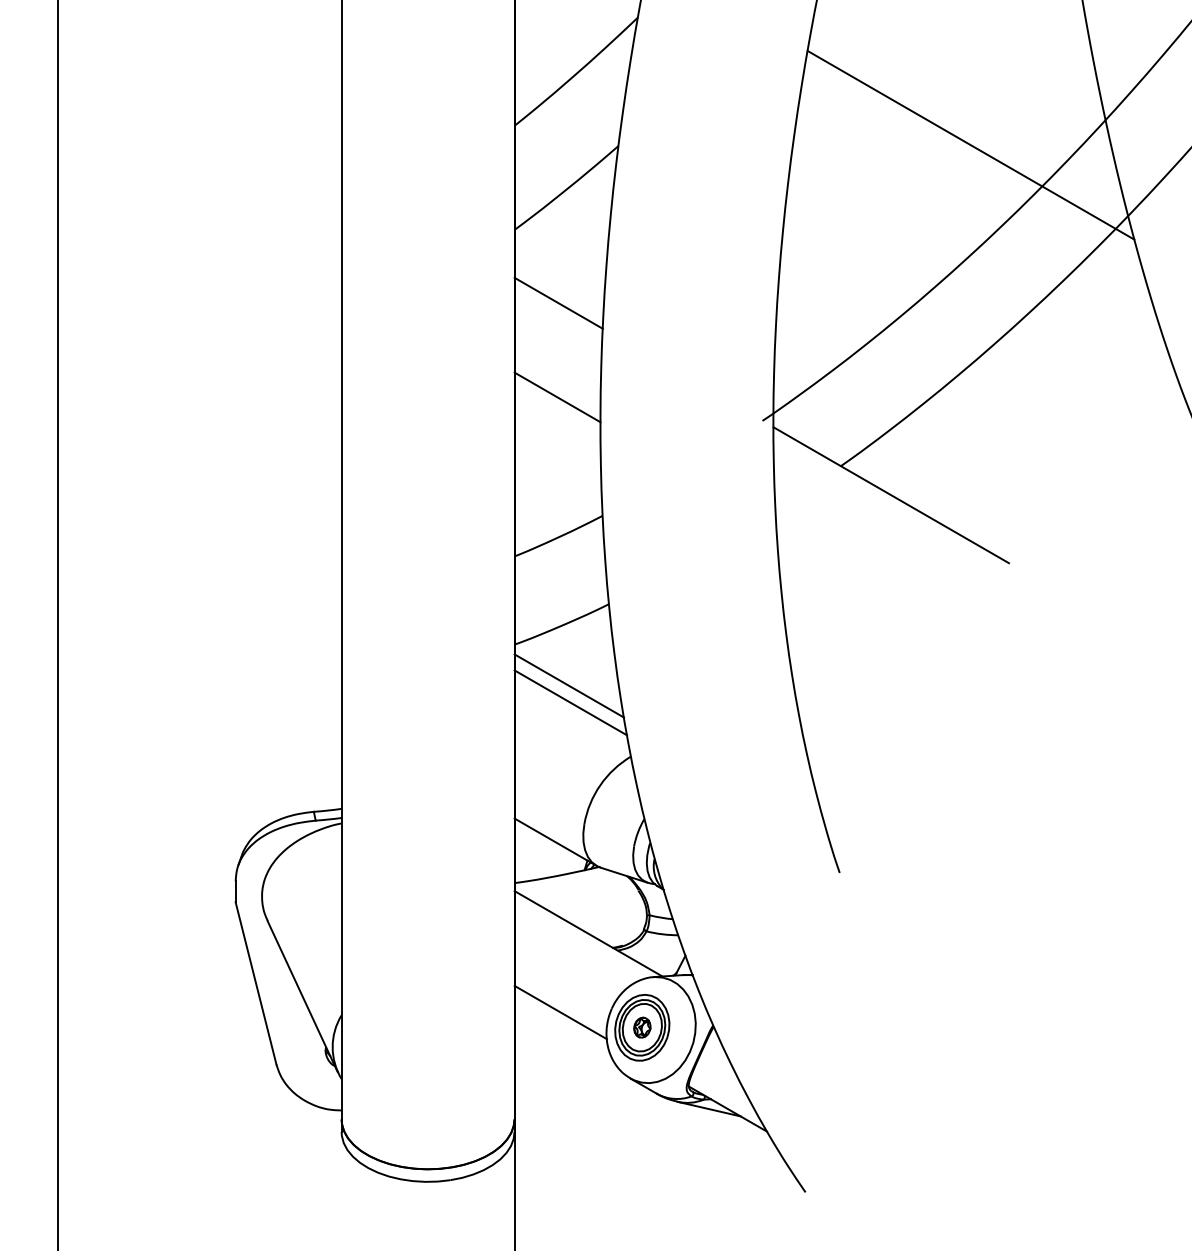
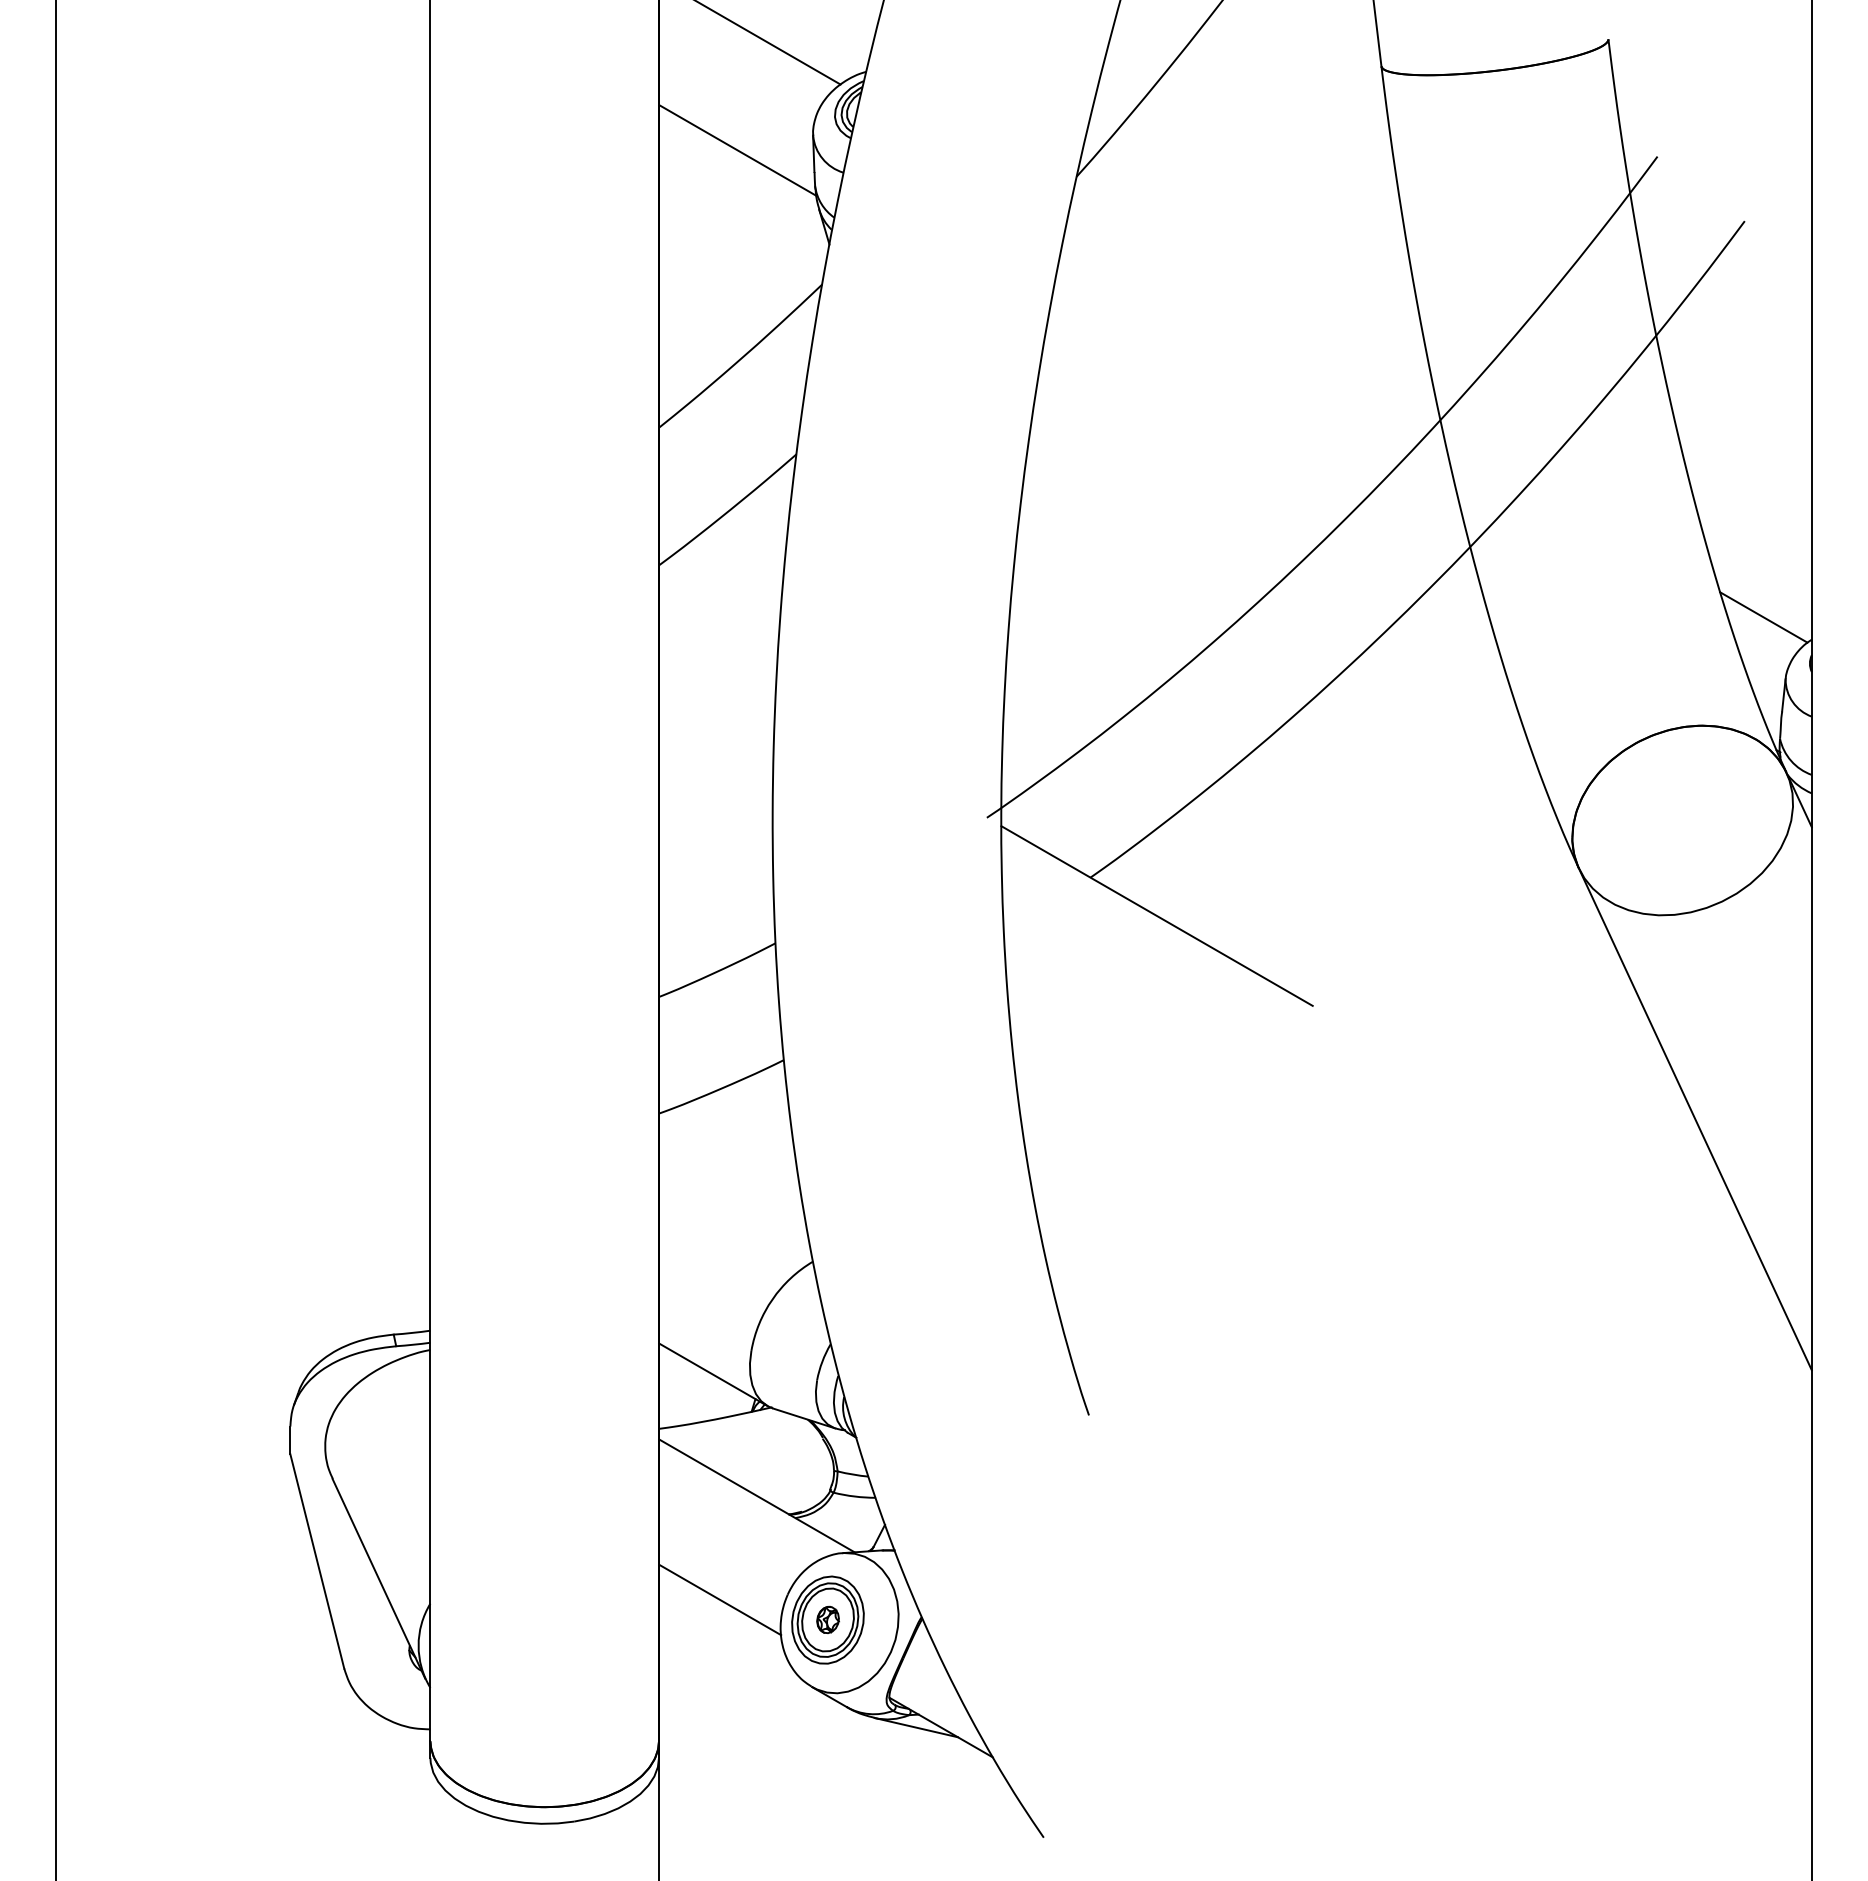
line: (970, 145) -> (1262, 453), removed
line: (558, 302) -> (717, 661), removed
line: (557, 397) -> (715, 786), removed
line: (569, 685) -> (731, 1167), removed
line: (570, 702) -> (733, 1190), removed

